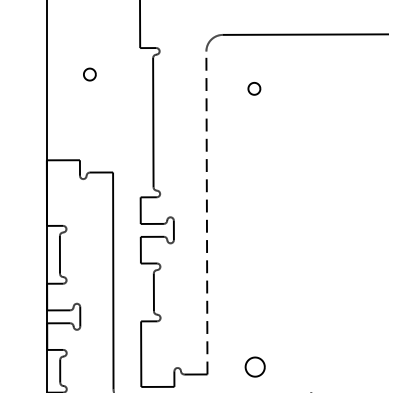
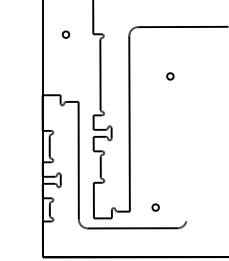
part: (88, 74) -> (65, 34), moved
part: (254, 88) -> (170, 76), moved
line: (206, 212) -> (129, 123), dashed -> solid
part: (254, 366) -> (155, 207), size x0.62

